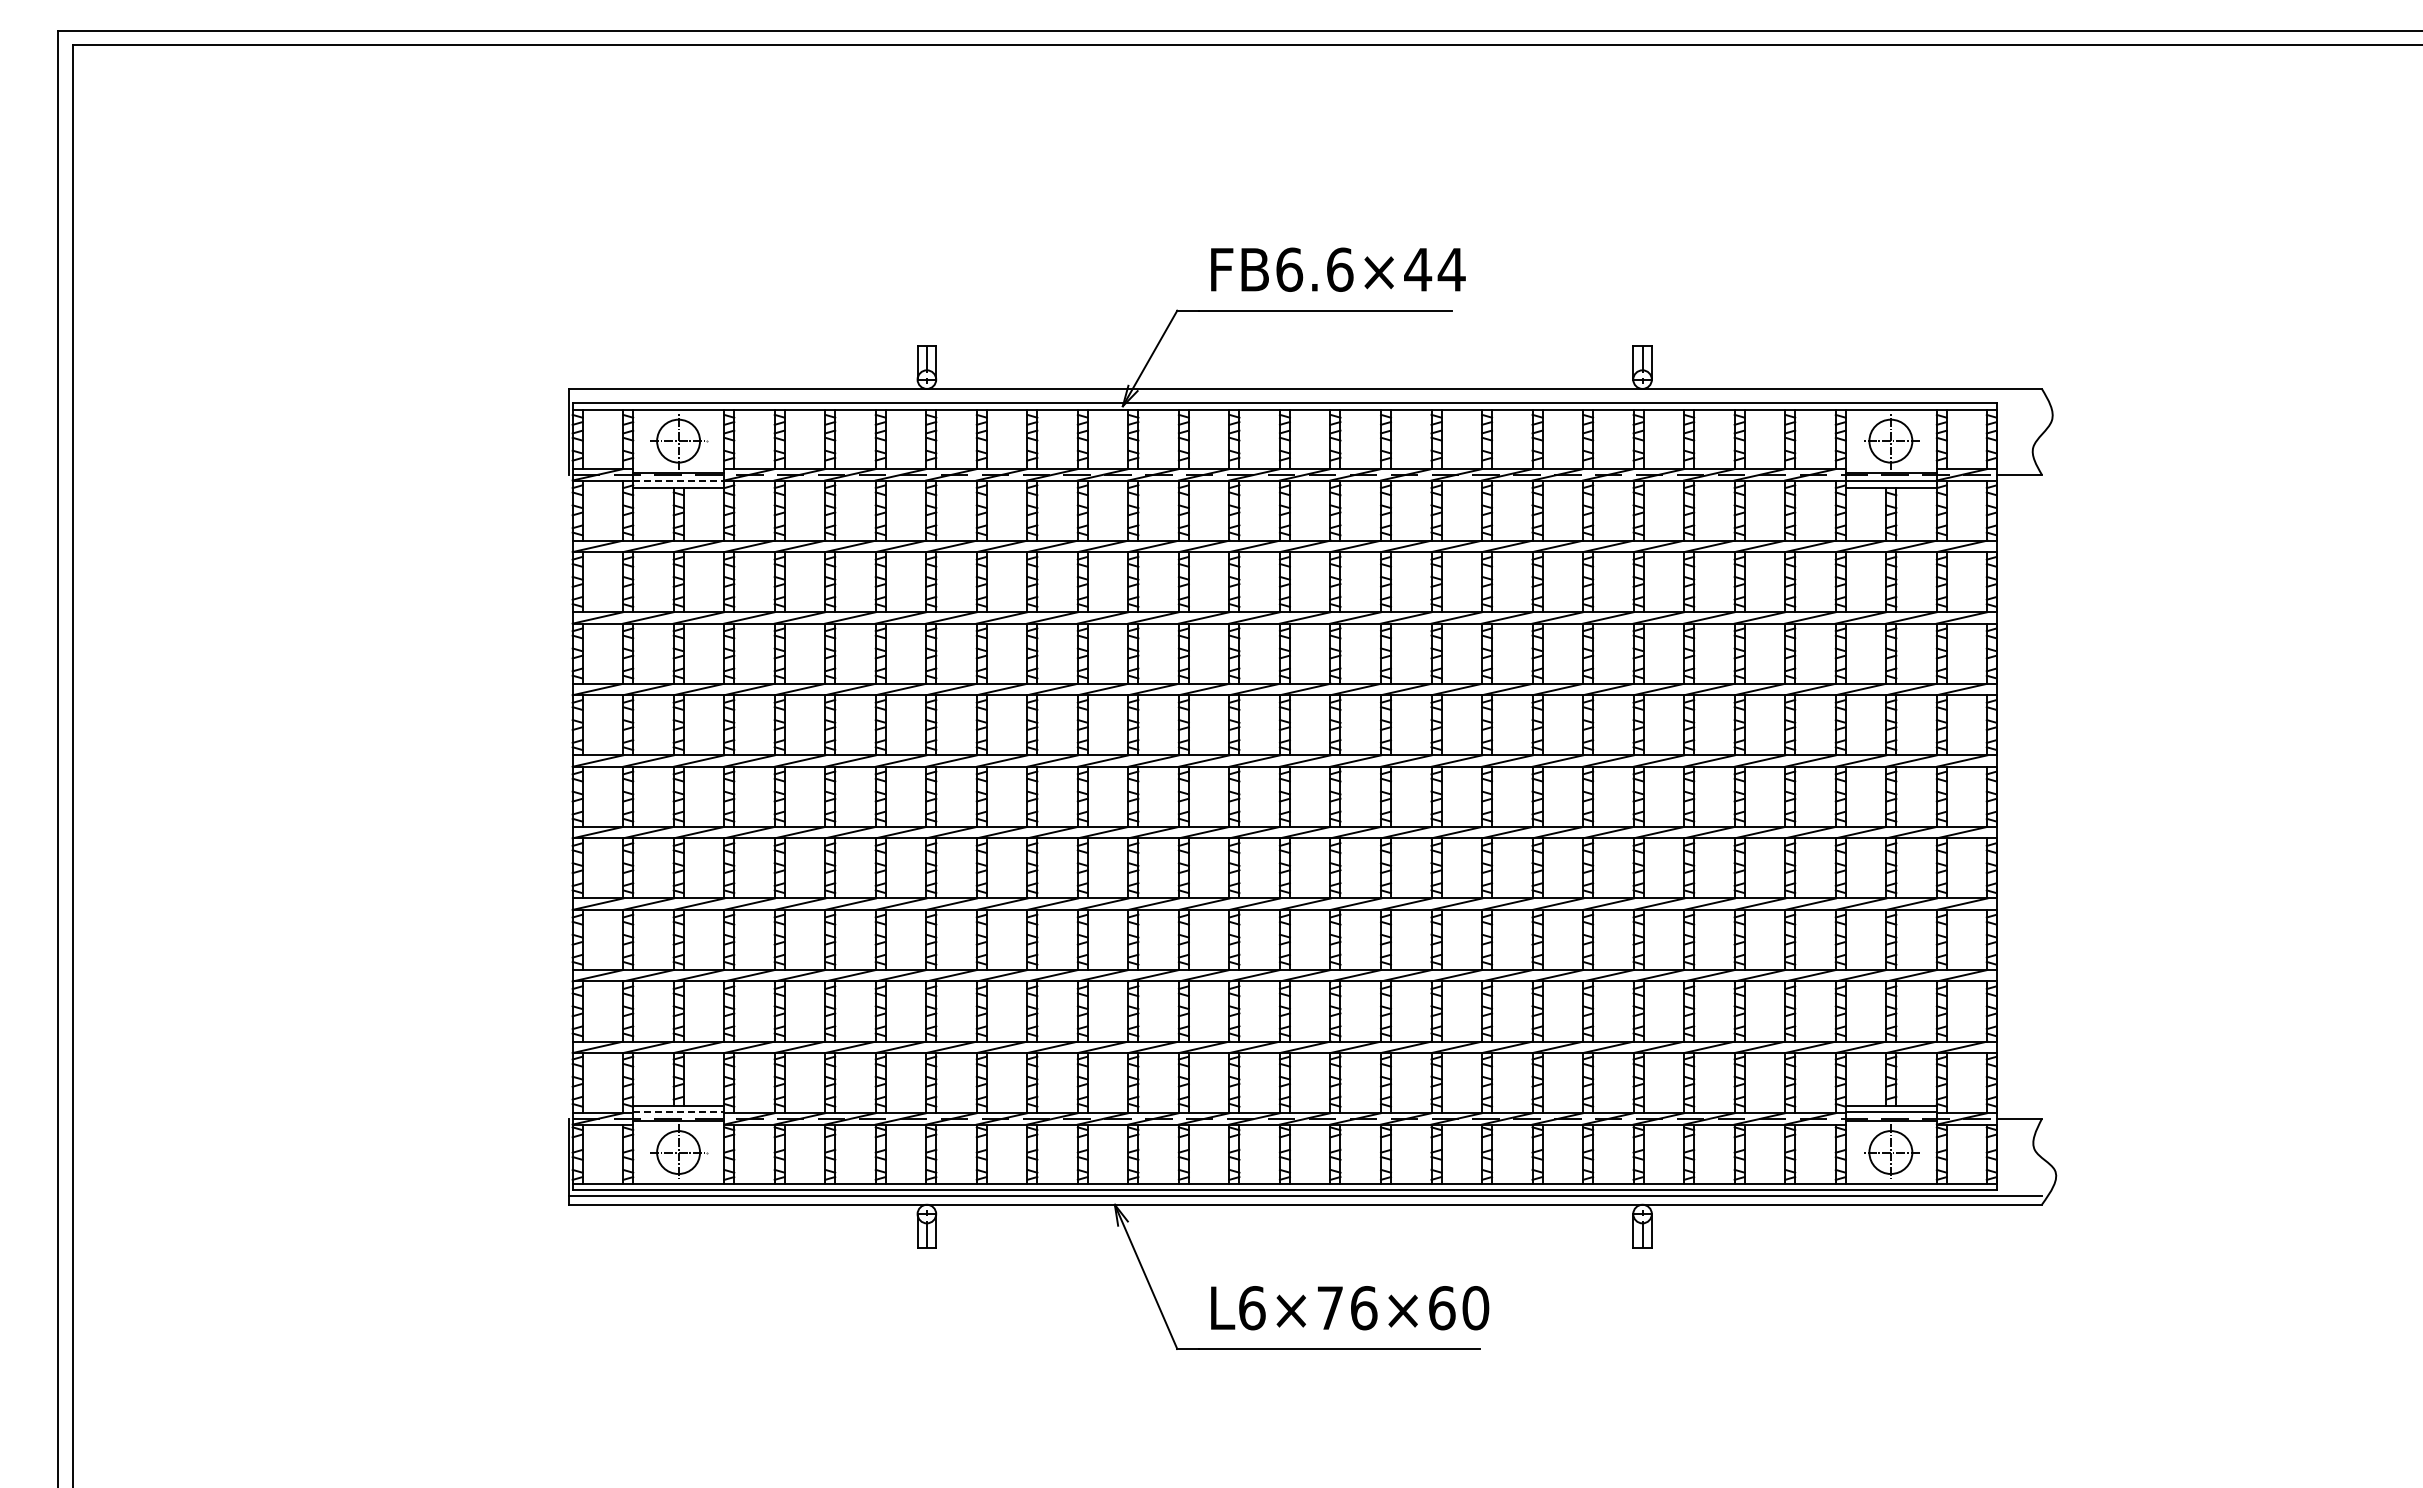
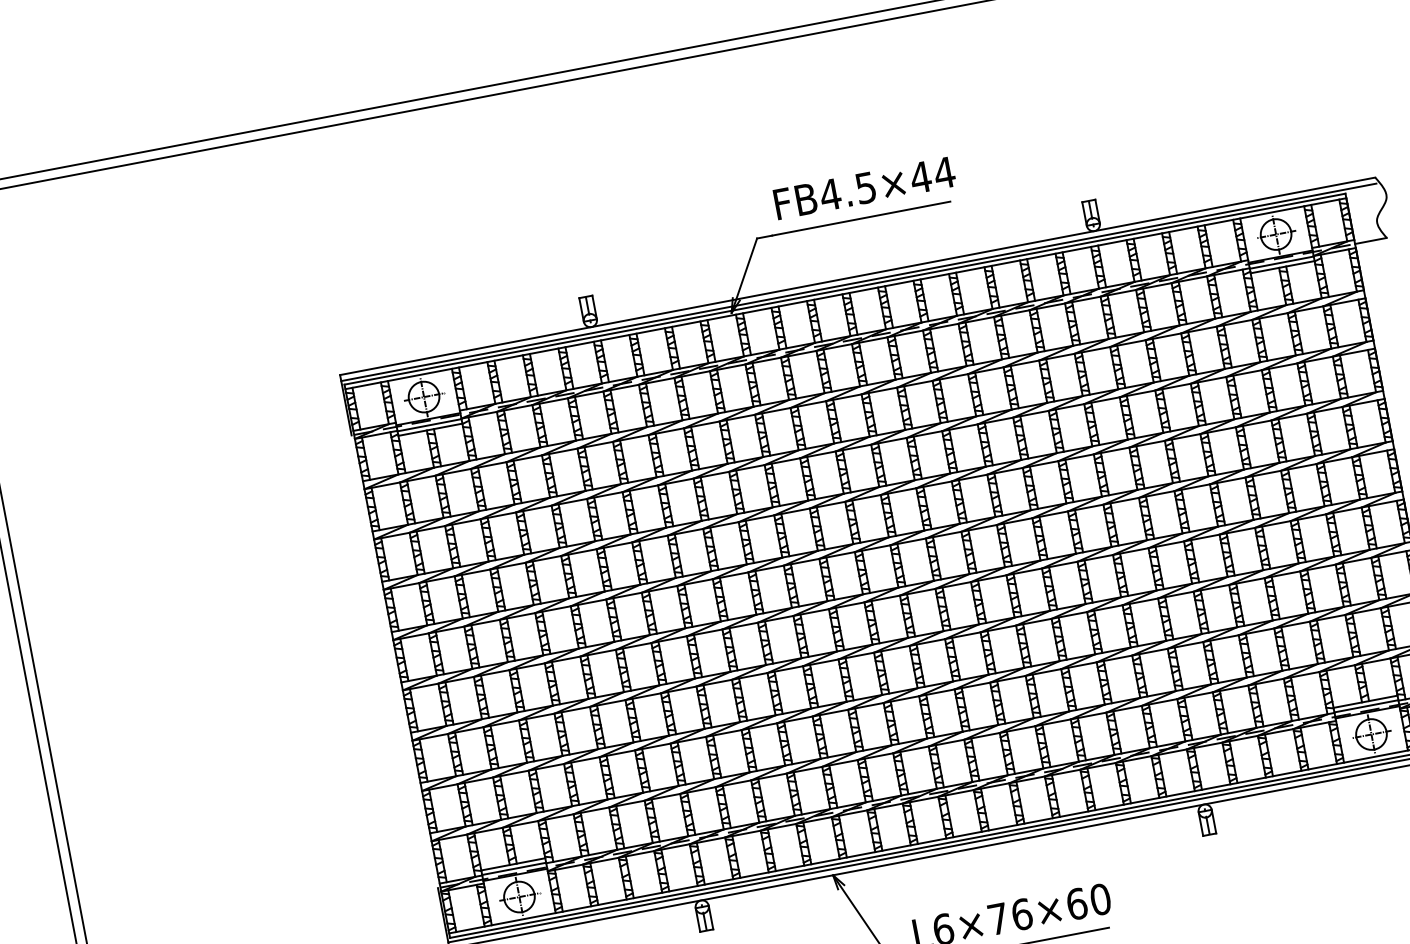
text: (1314, 269) -> (848, 191), FB6.6×44 -> FB4.5×44
line: (1305, 397) -> (858, 282), added
line: (678, 481) -> (429, 425), dashed -> solid
line: (678, 1112) -> (514, 868), dashed -> solid

